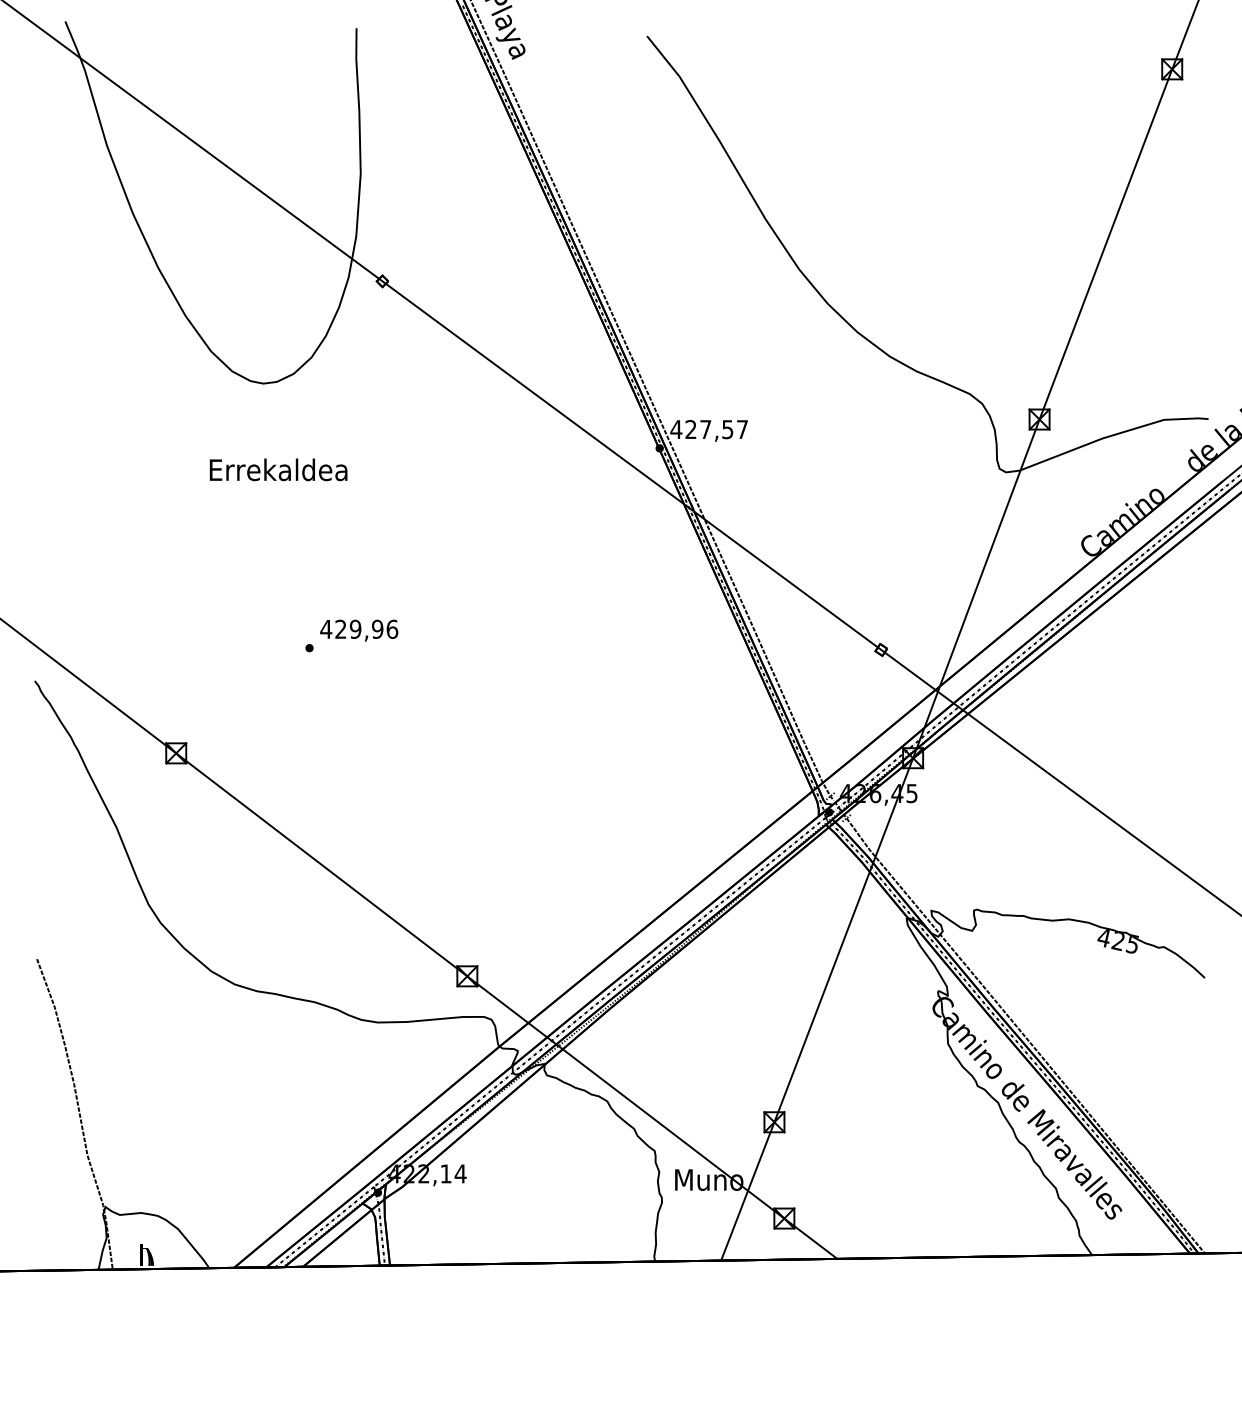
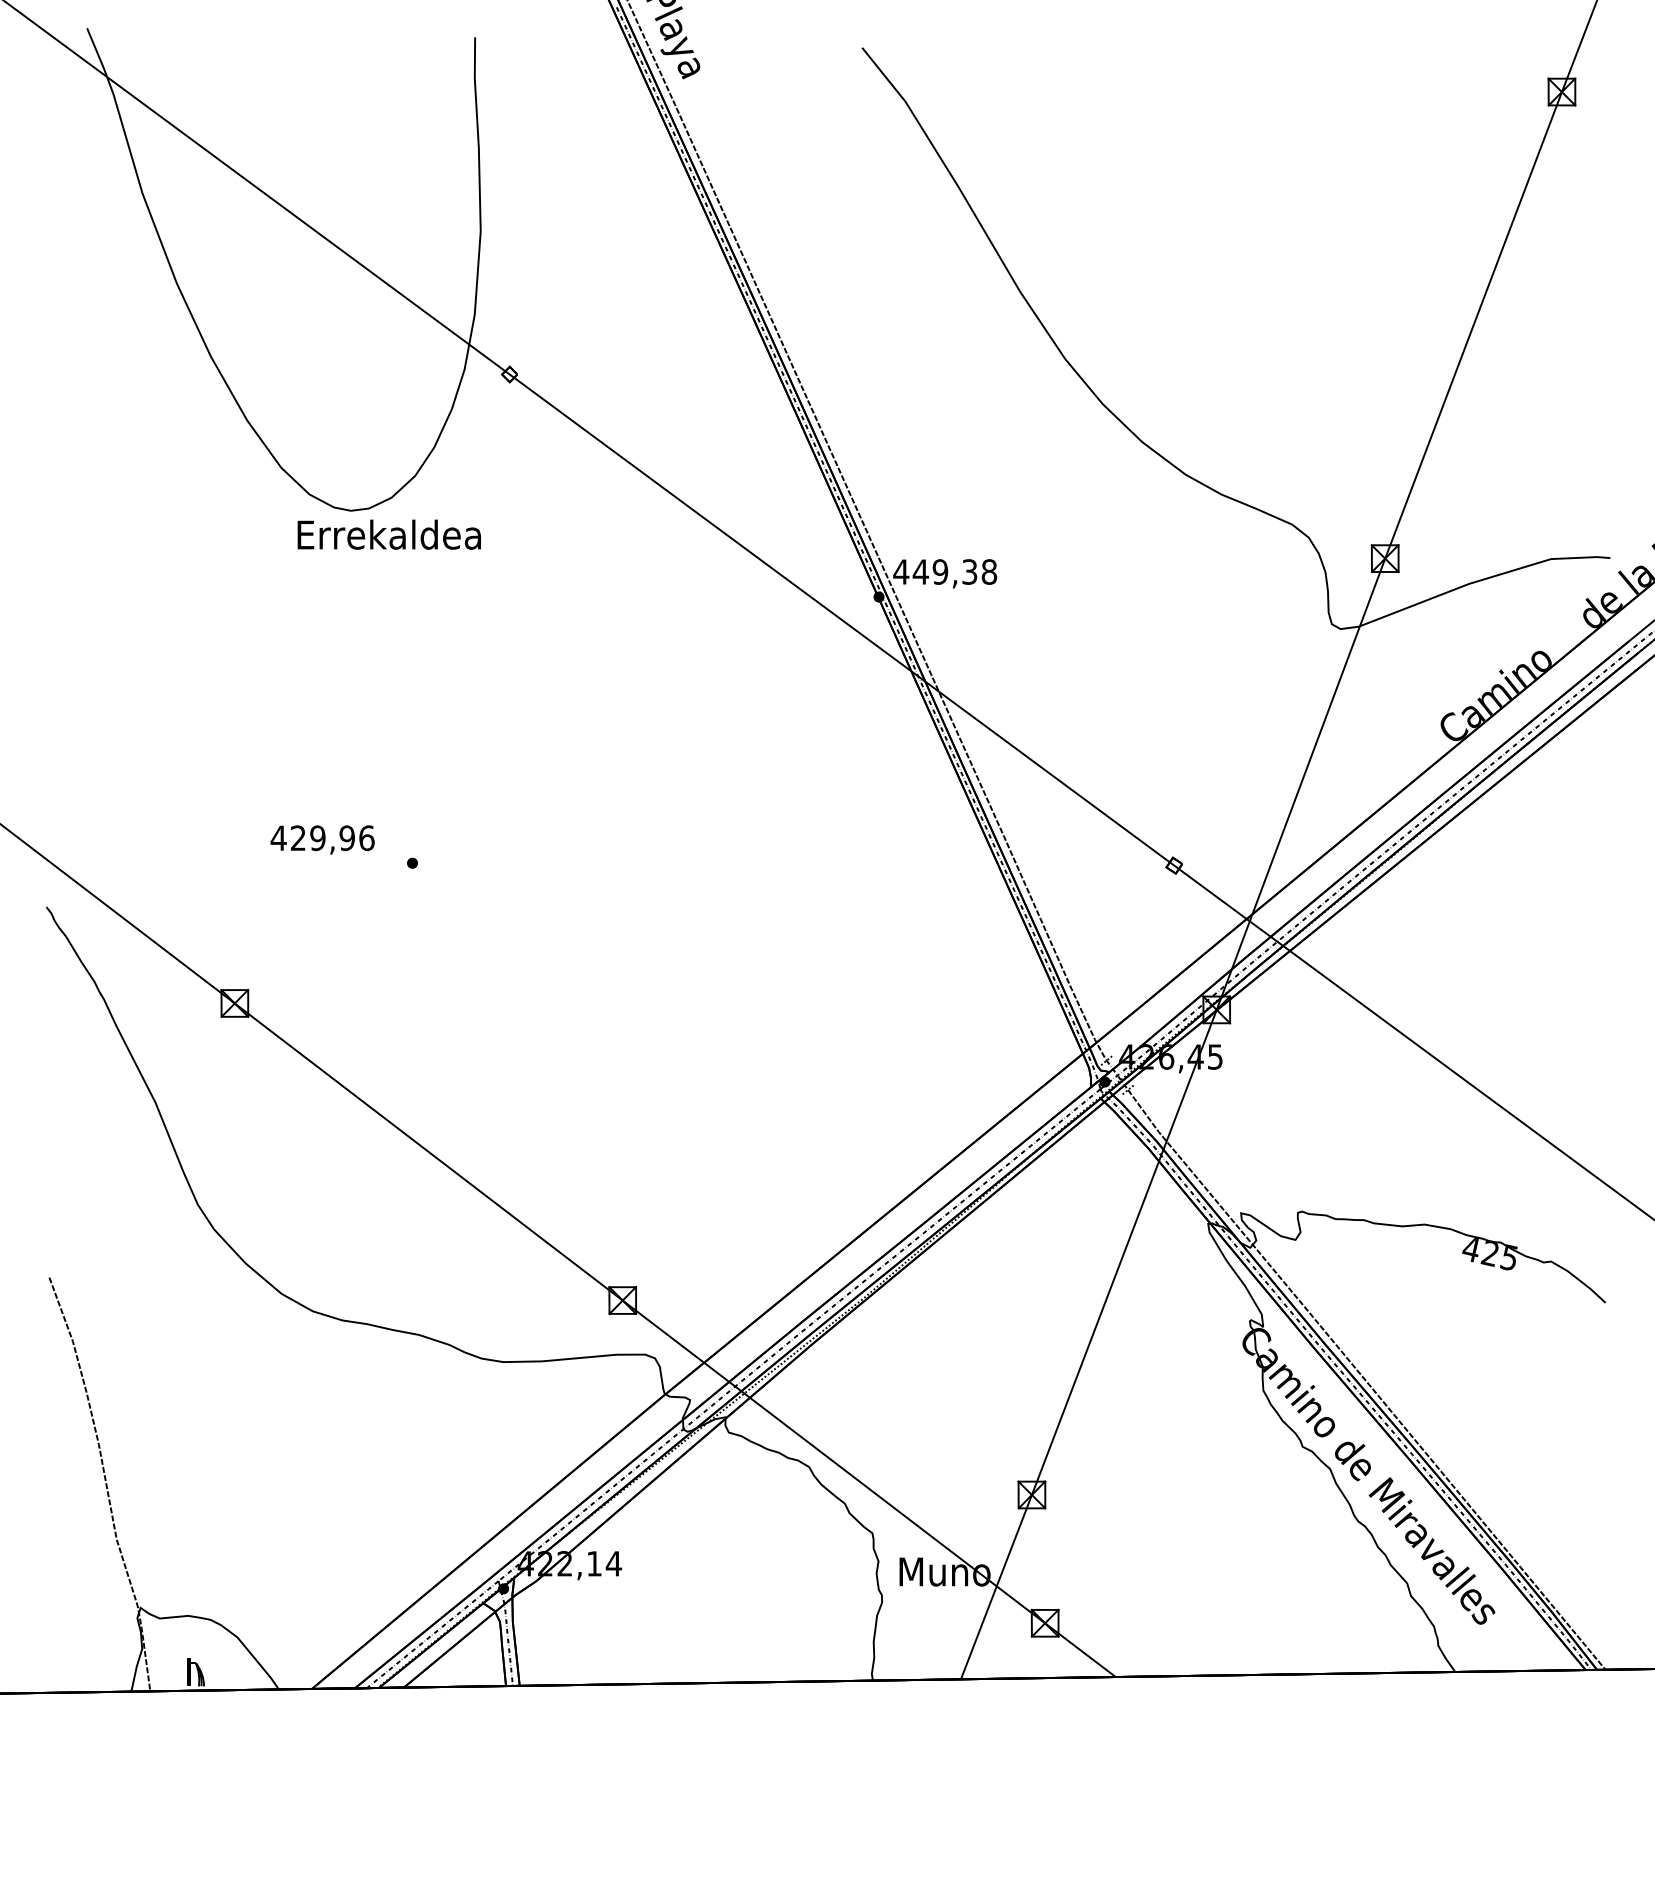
text: (716, 429) -> (954, 571), 427,57 -> 449,38
text: (278, 469) -> (388, 534), moved
text: (359, 630) -> (322, 839), moved

